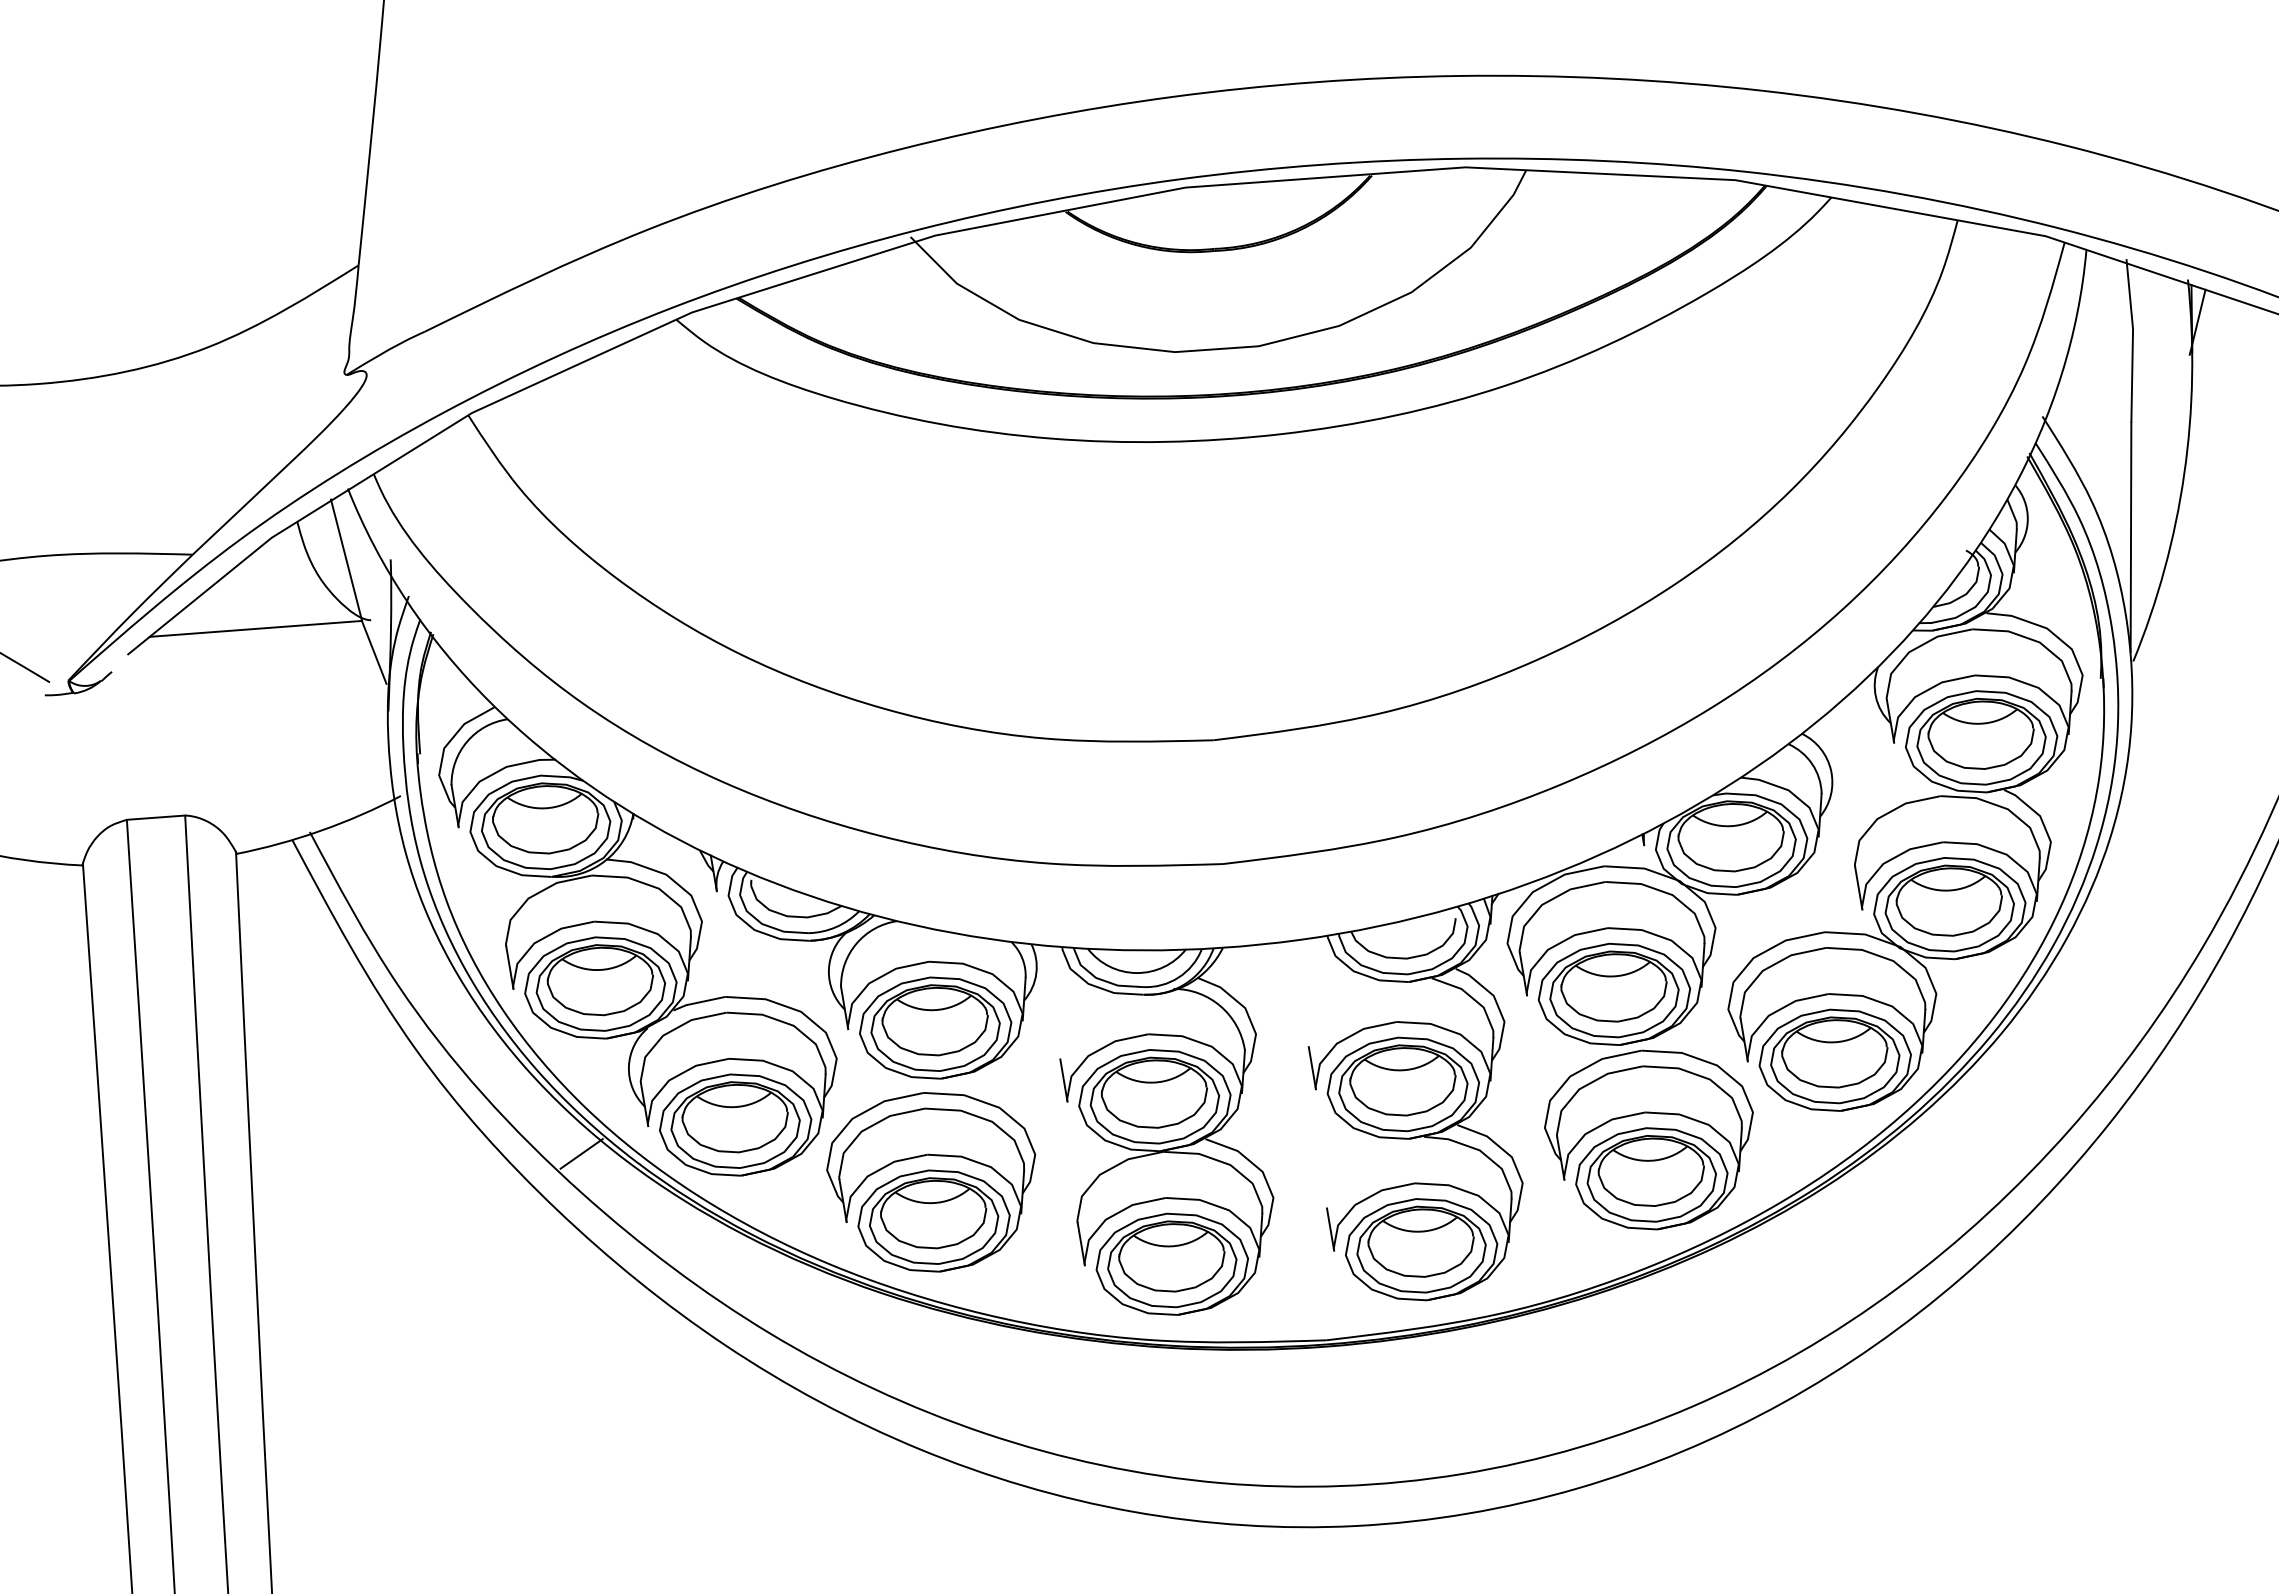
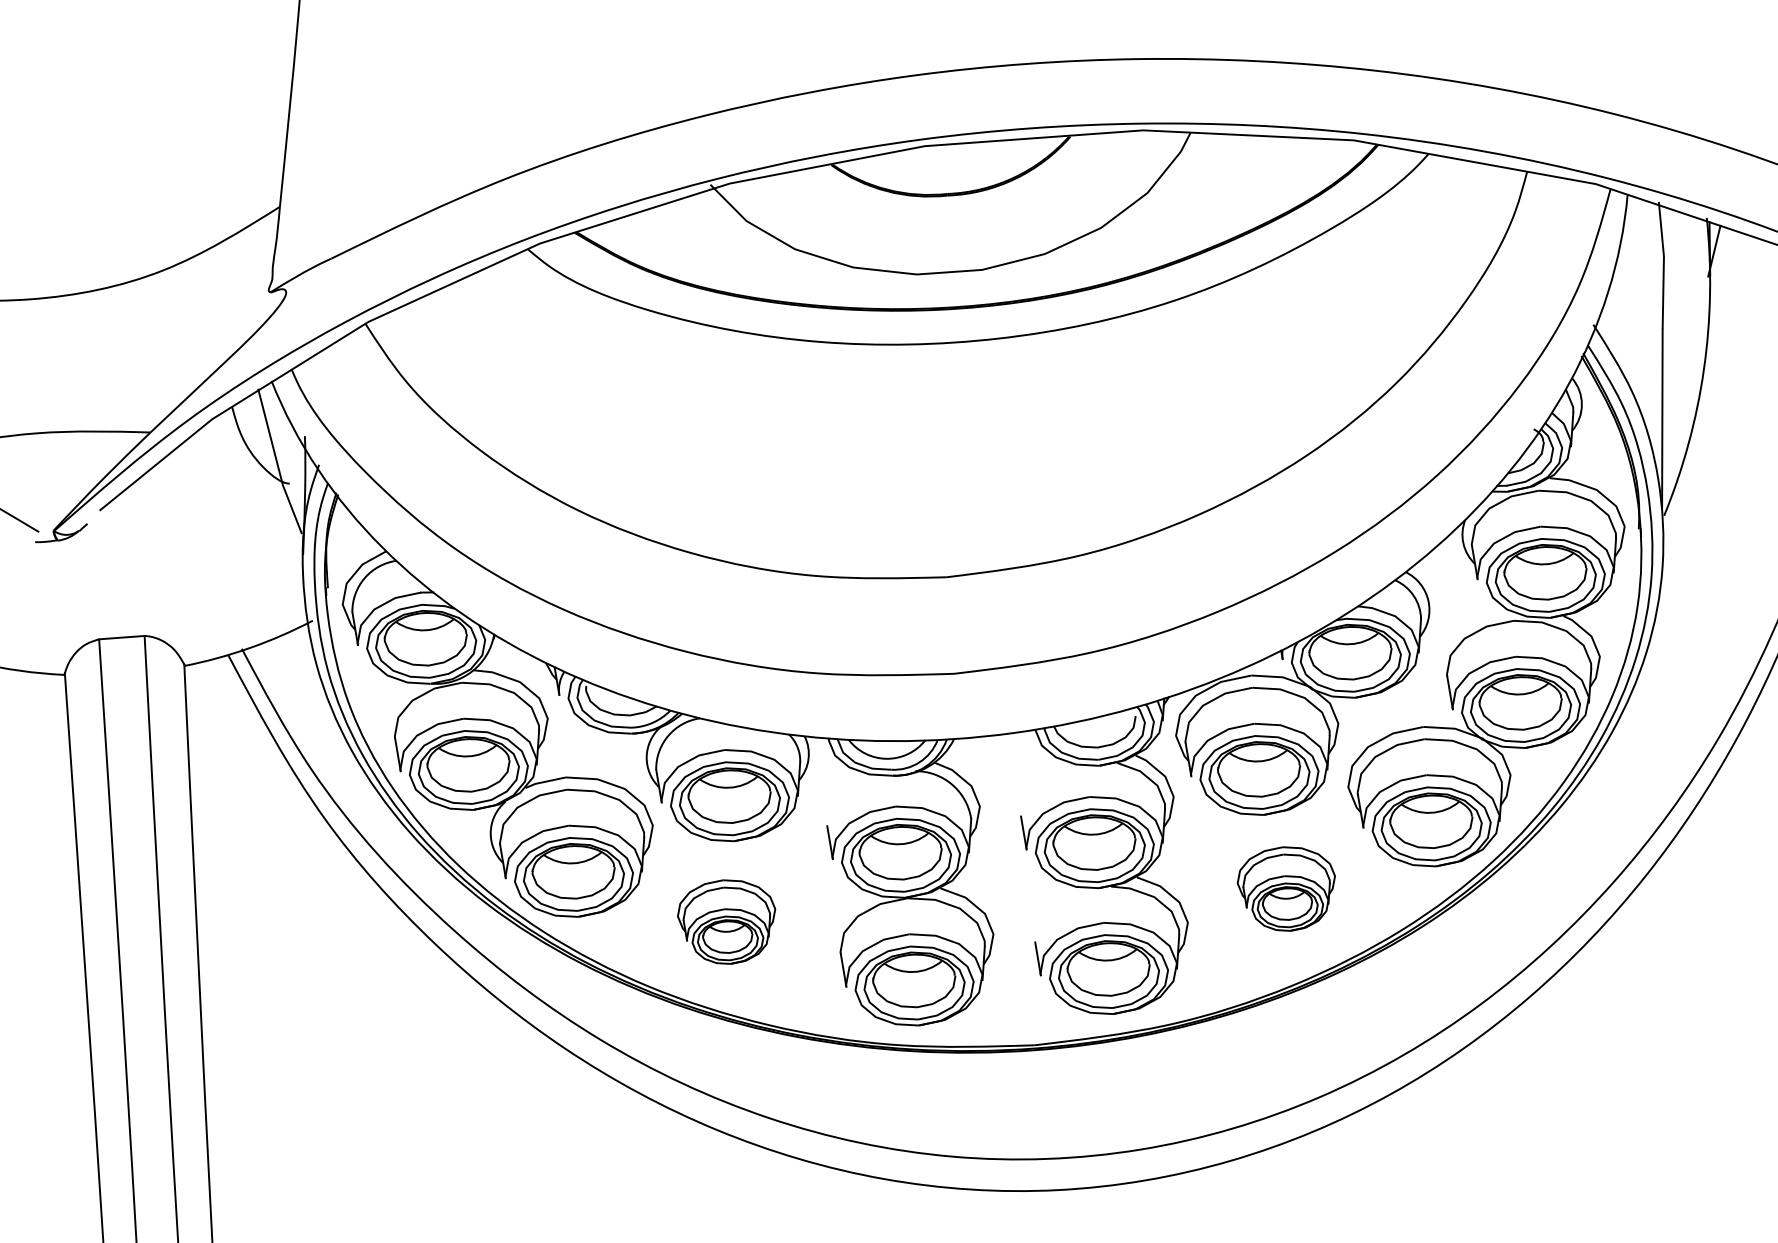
line: (255, 628) -> (199, 490), removed
part: (1648, 1139) -> (1286, 888), size x0.6
line: (581, 1153) -> (453, 899), removed
part: (931, 1182) -> (726, 922), size x0.6

